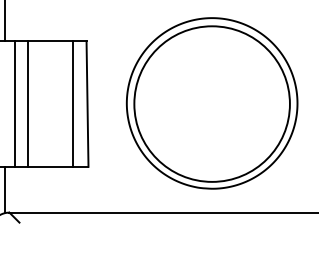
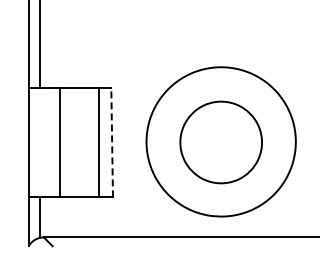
line: (14, 104) -> (48, 142), removed
line: (87, 104) -> (112, 142), solid -> dashed
circle: (212, 104) -> (221, 142), size x0.6

